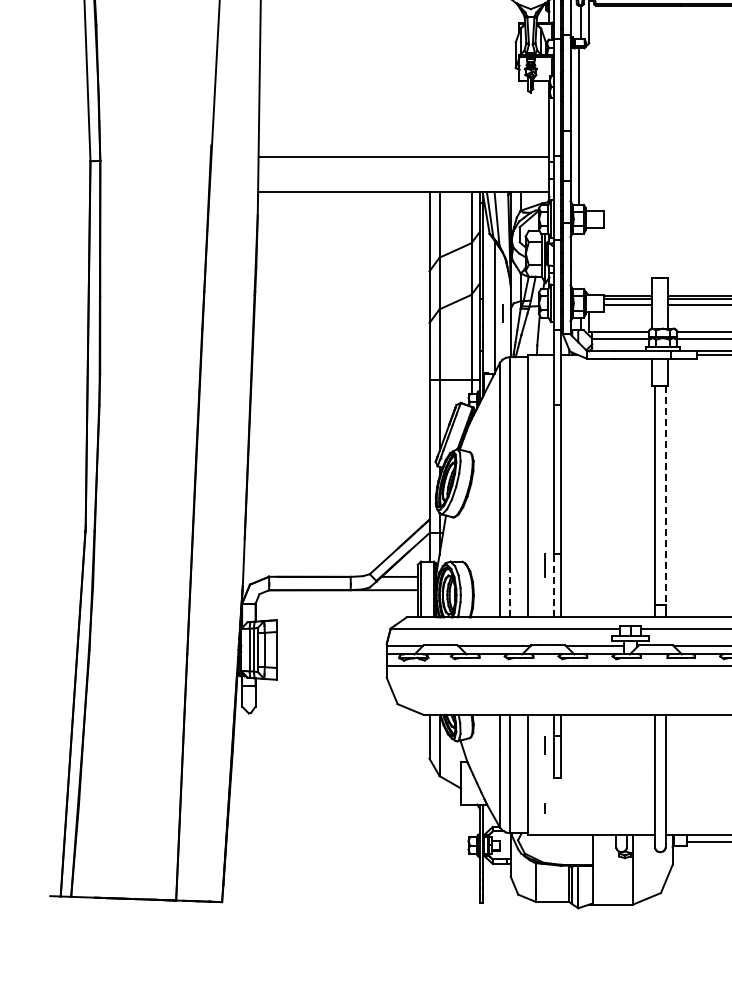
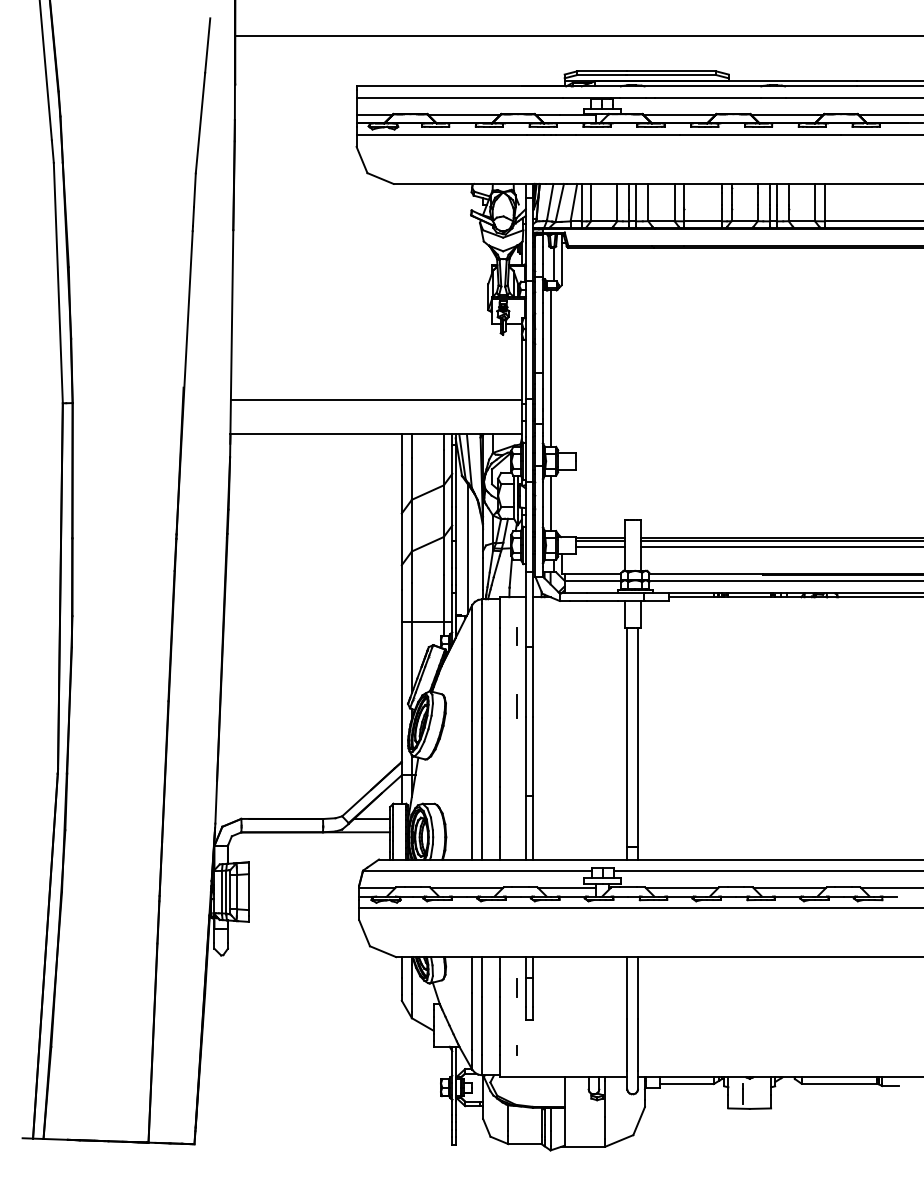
line: (578, 261) -> (550, 503), added
line: (502, 313) -> (516, 636), moved
line: (665, 495) -> (637, 737), dashed -> solid
line: (544, 565) -> (516, 706), moved
line: (553, 585) -> (525, 827), dashed -> solid
line: (510, 593) -> (482, 835), dashed -> solid

